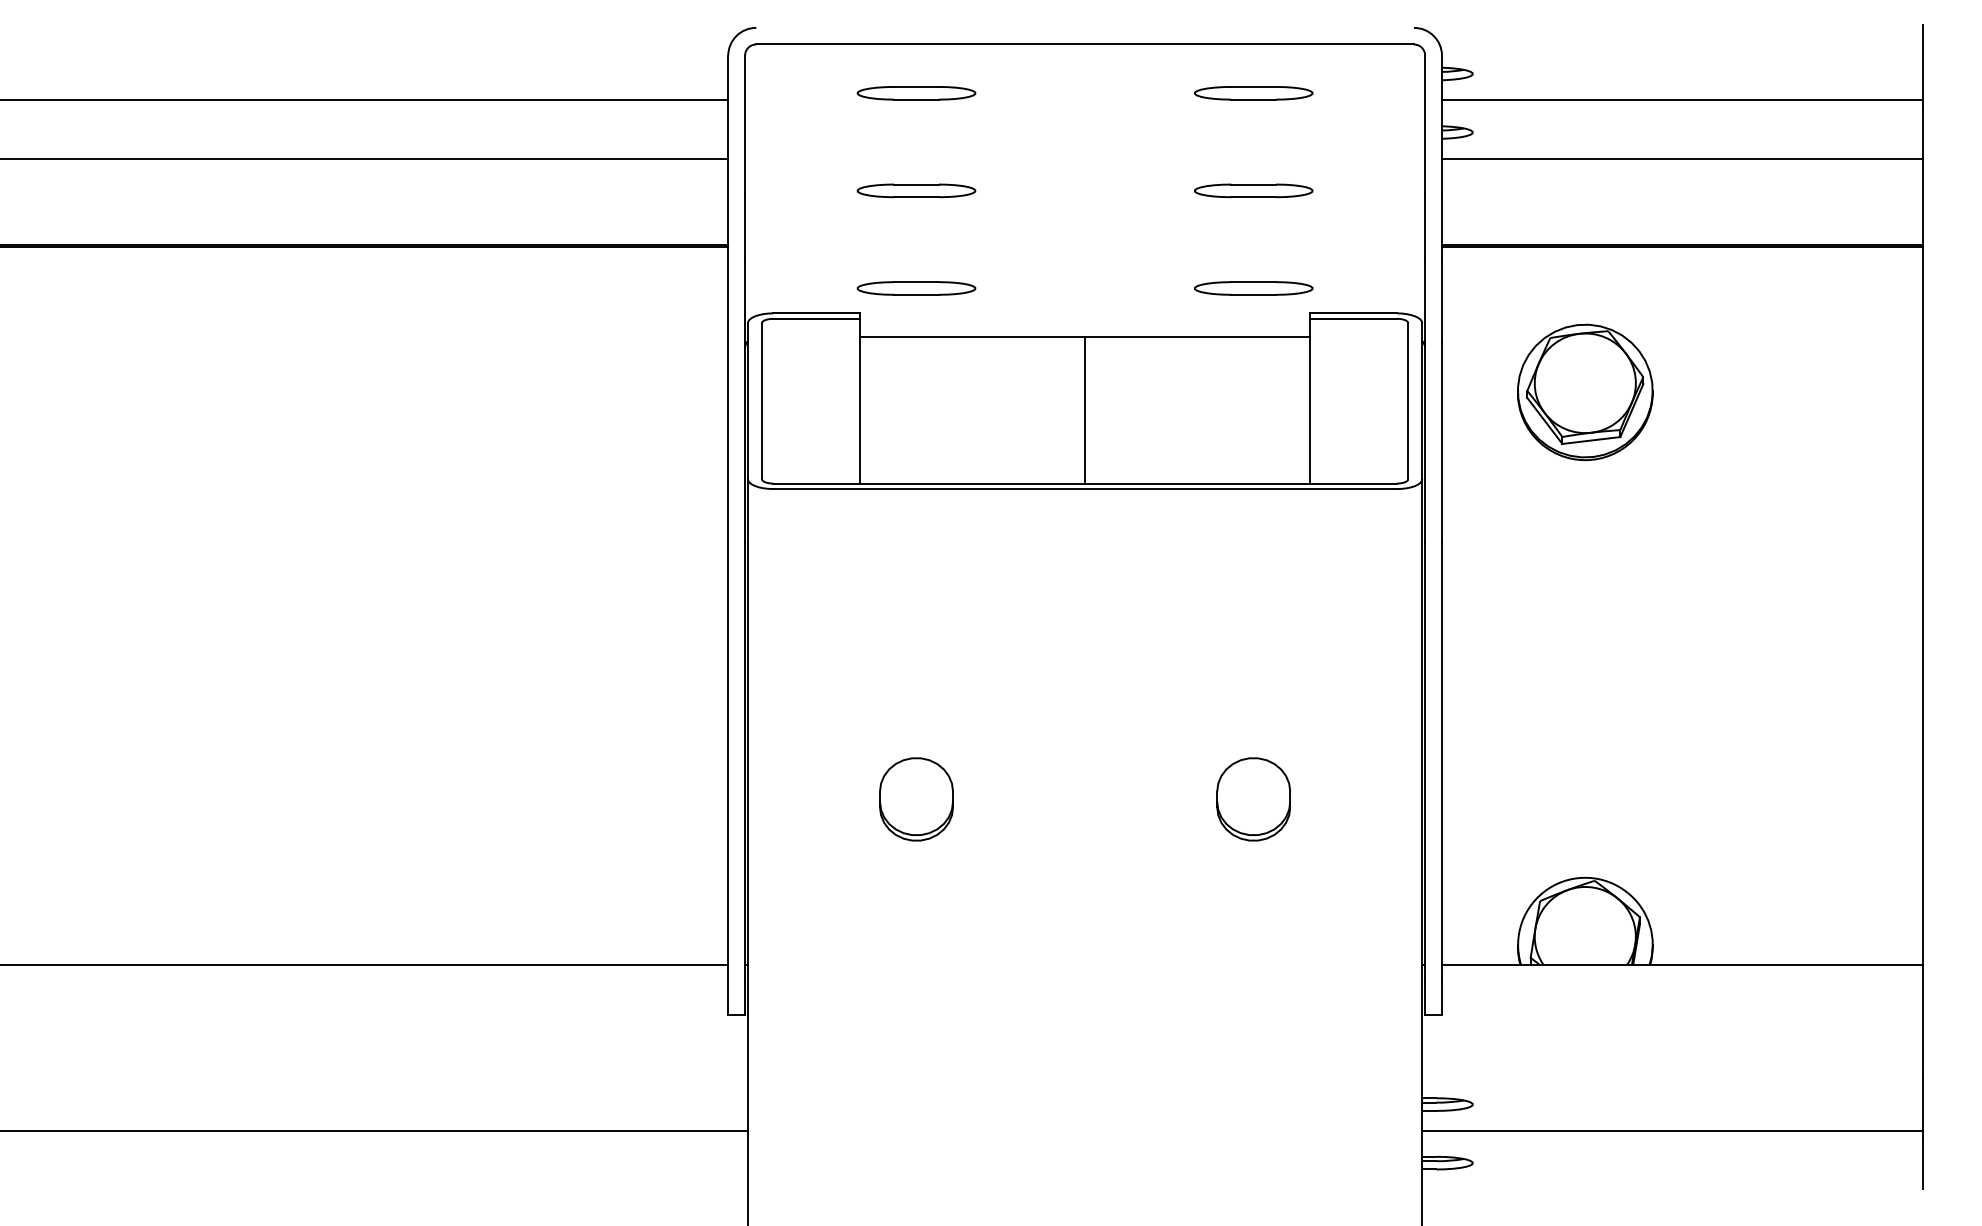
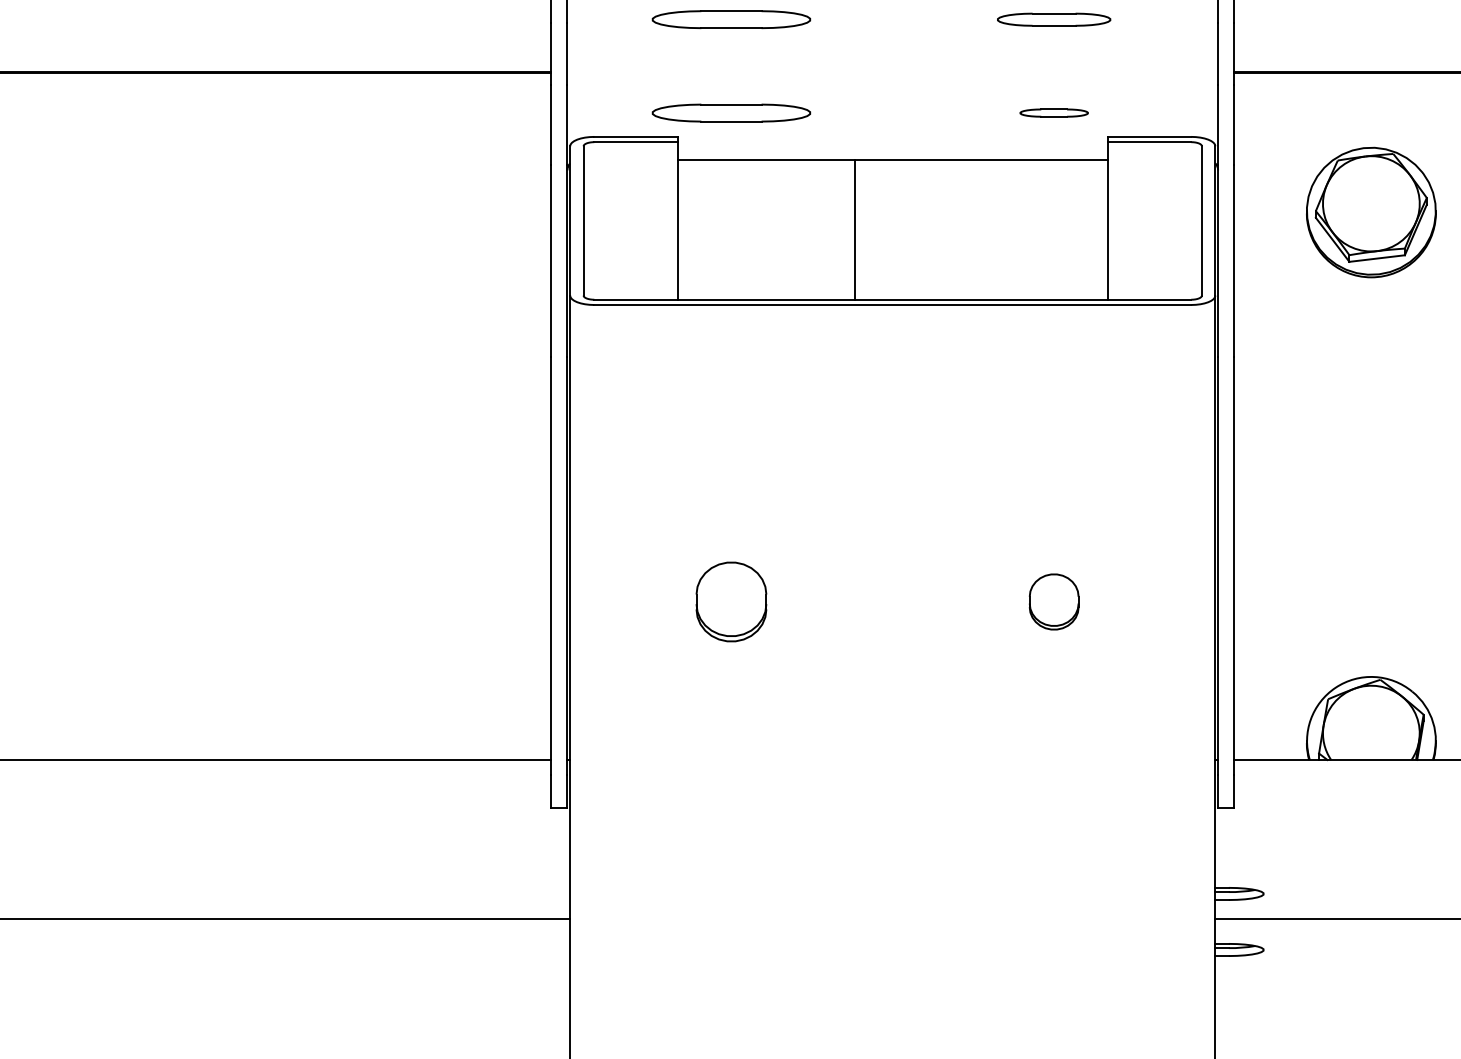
part: (916, 190) -> (731, 19), size x1.4
part: (916, 288) -> (731, 113), size x1.4
part: (1253, 288) -> (1053, 113), size x0.6
line: (1085, 410) -> (854, 229), moved
part: (1253, 799) -> (1053, 602), size x0.7

